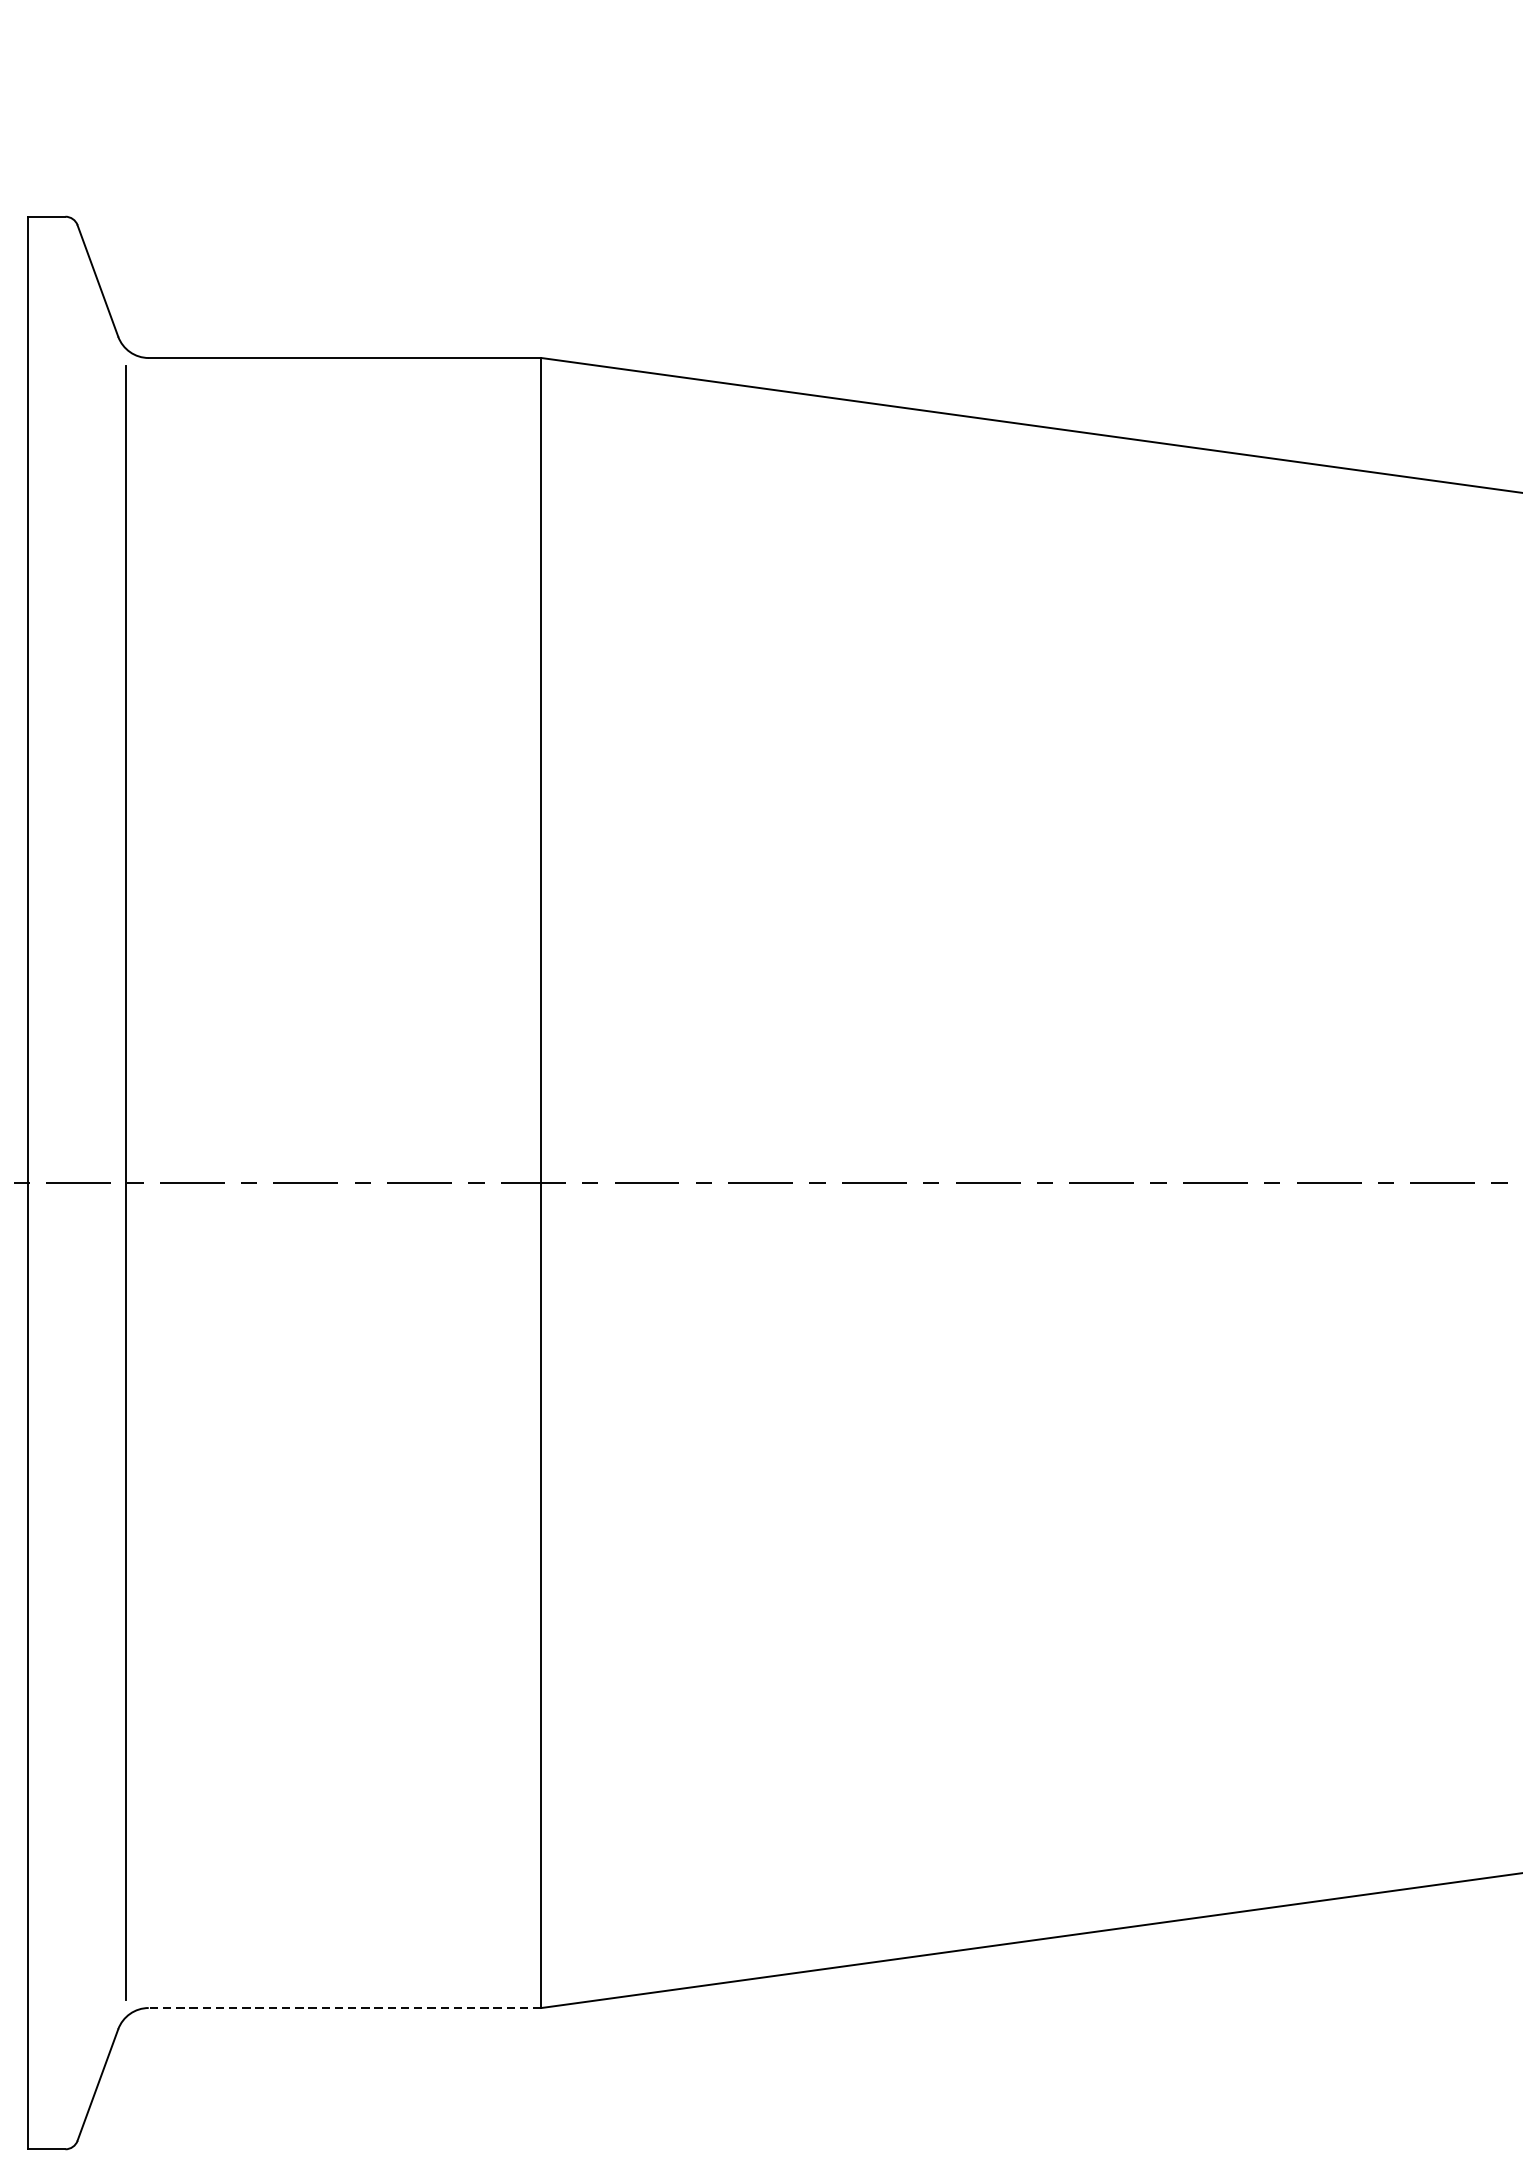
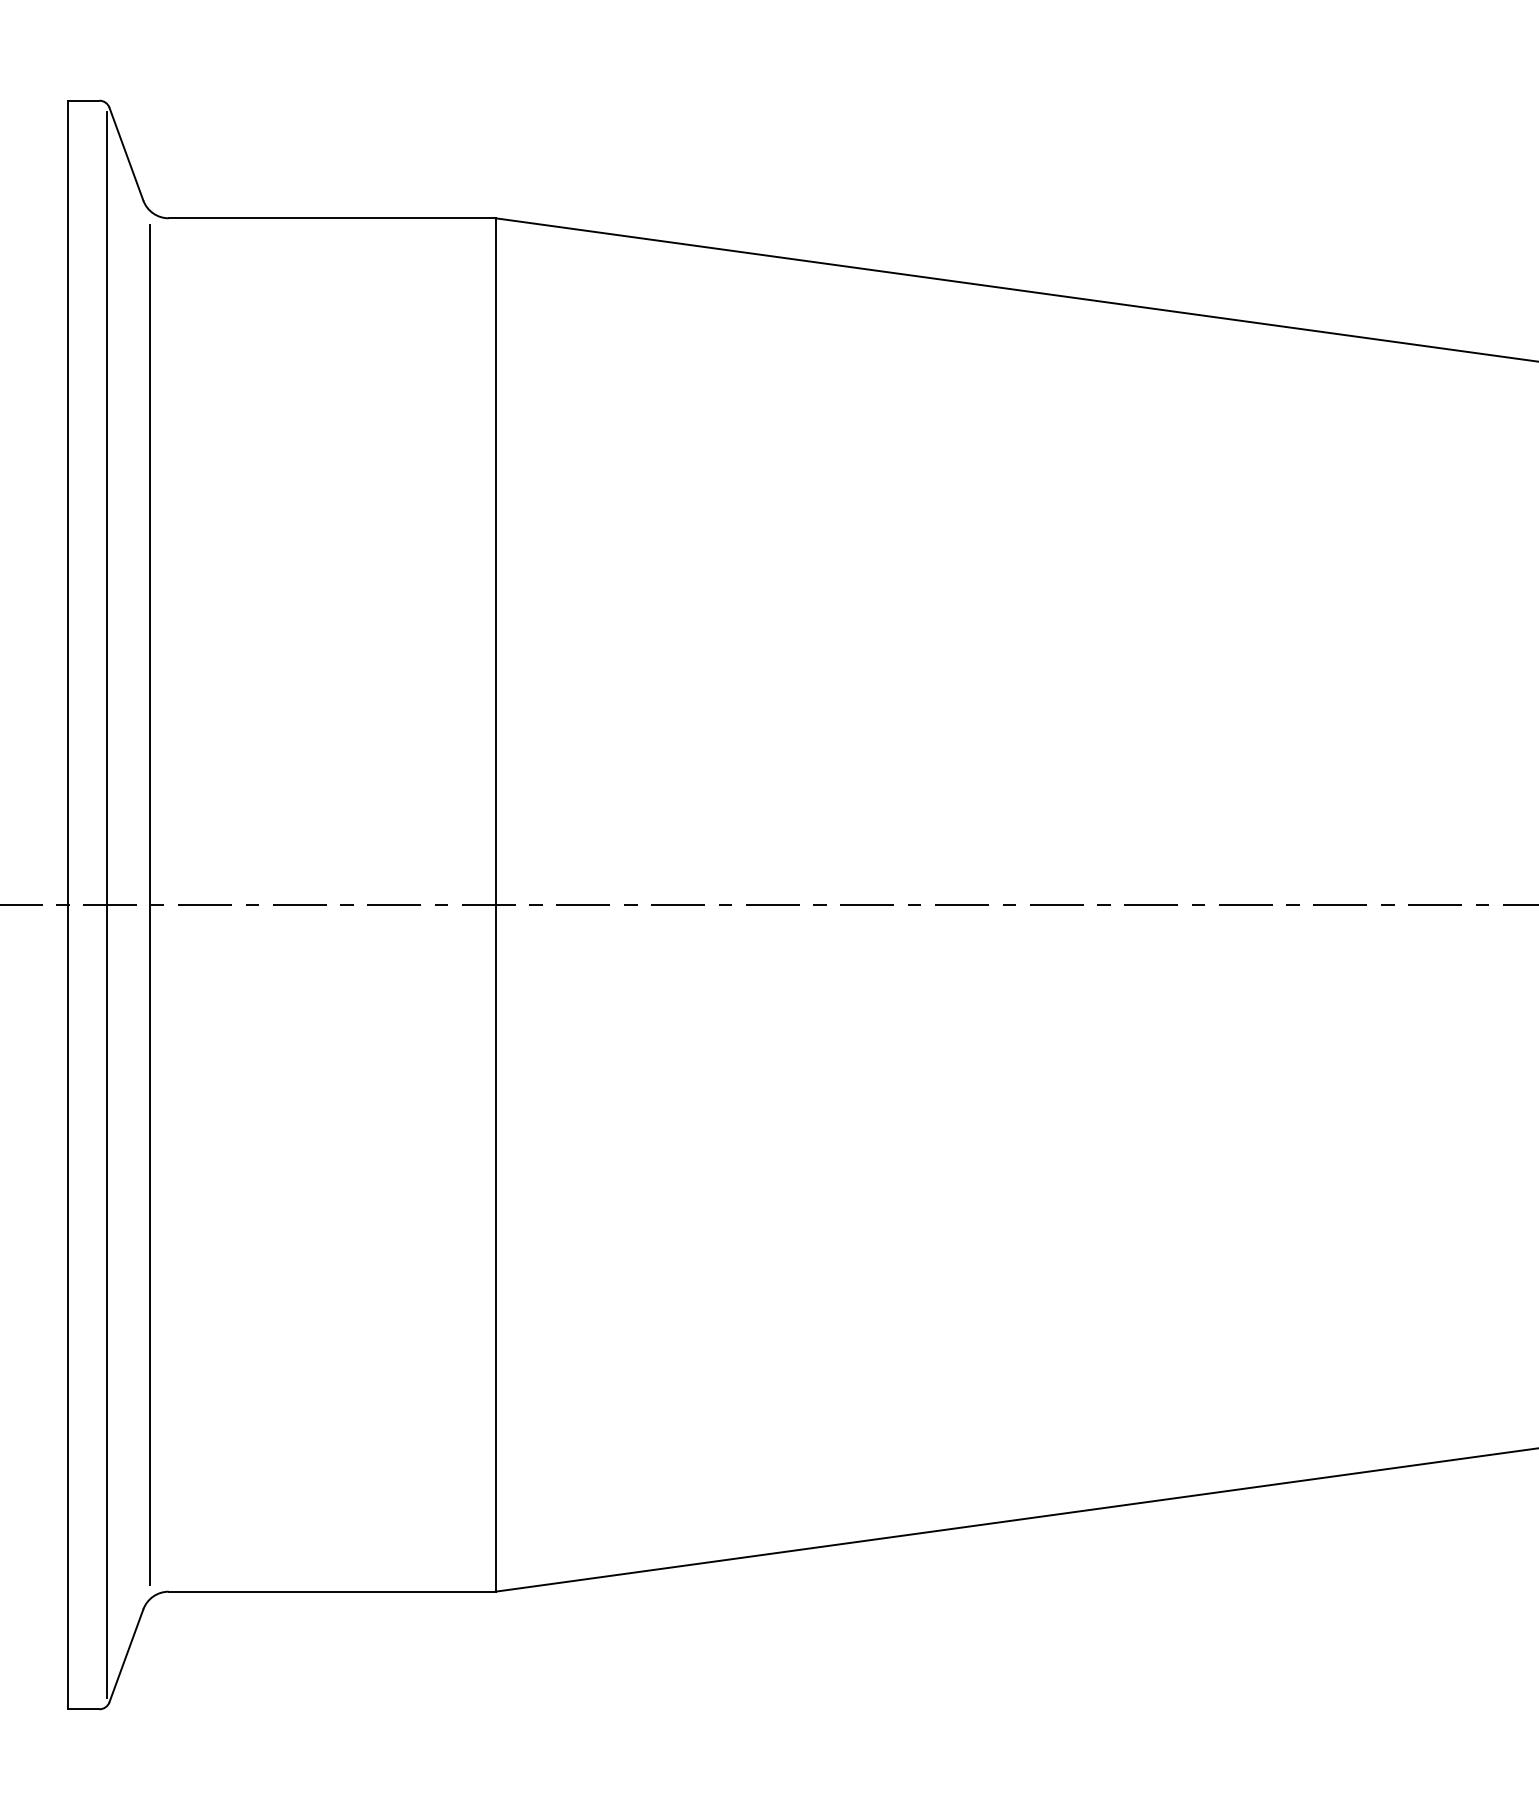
line: (73, 1182) -> (106, 904), added
line: (344, 2007) -> (331, 1591), dashed -> solid

